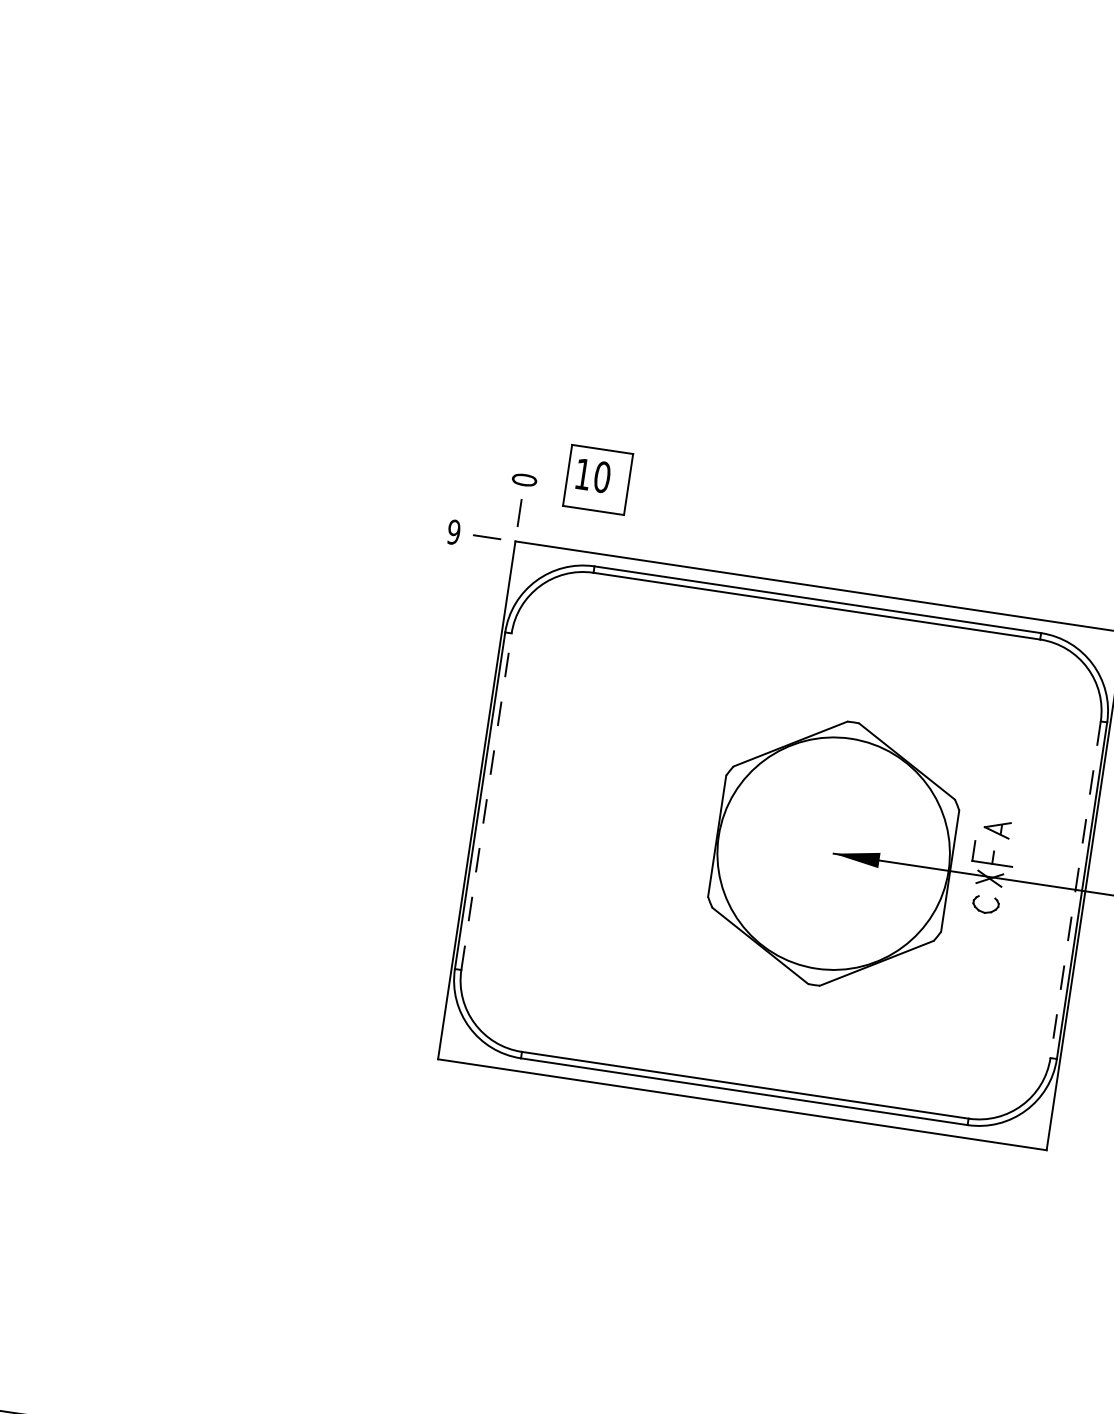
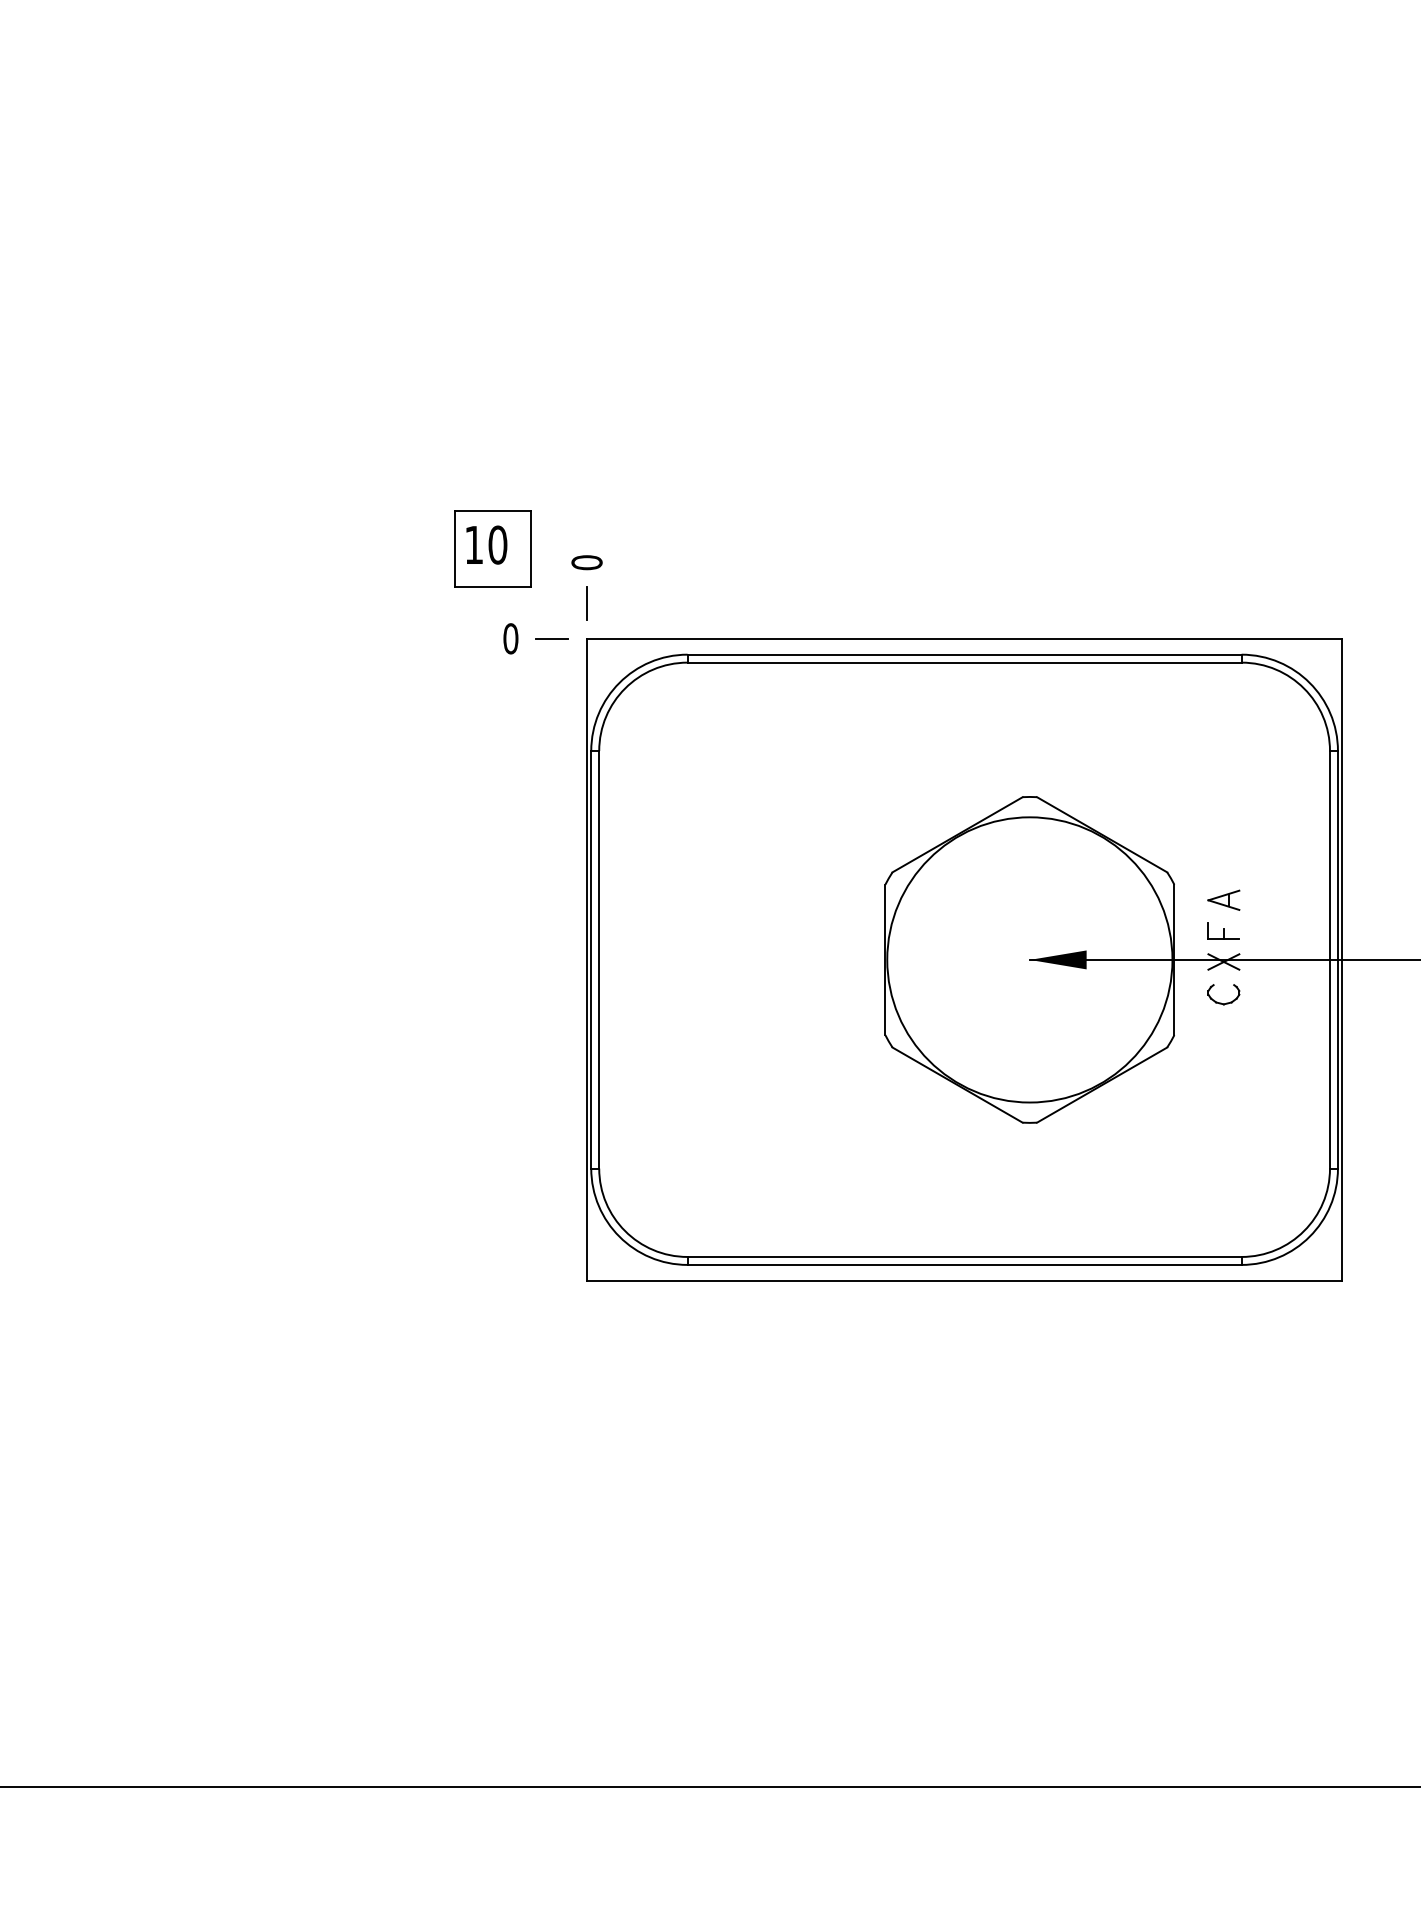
part: (597, 479) -> (492, 548), moved
text: (453, 531) -> (510, 638), 9 -> 0
line: (486, 801) -> (599, 959), dashed -> solid
part: (993, 853) -> (1223, 930), size x0.62
line: (1076, 889) -> (1330, 959), dashed -> solid

